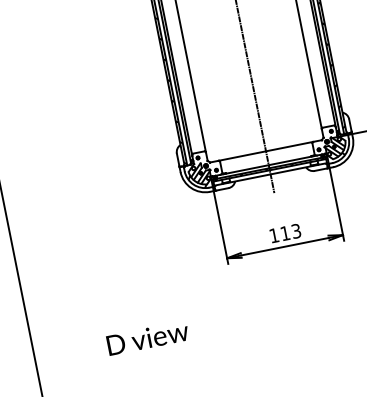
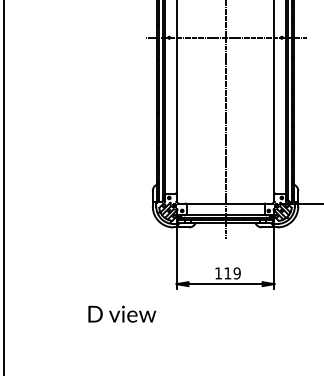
text: (295, 231) -> (236, 273), 113 -> 119
text: (147, 337) -> (122, 313), moved

